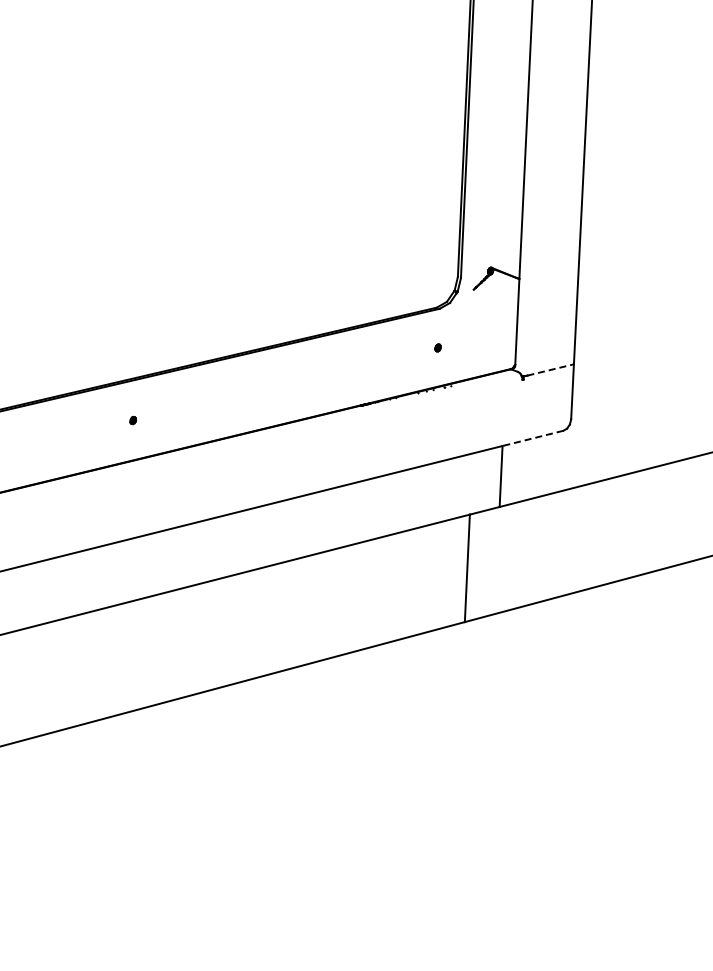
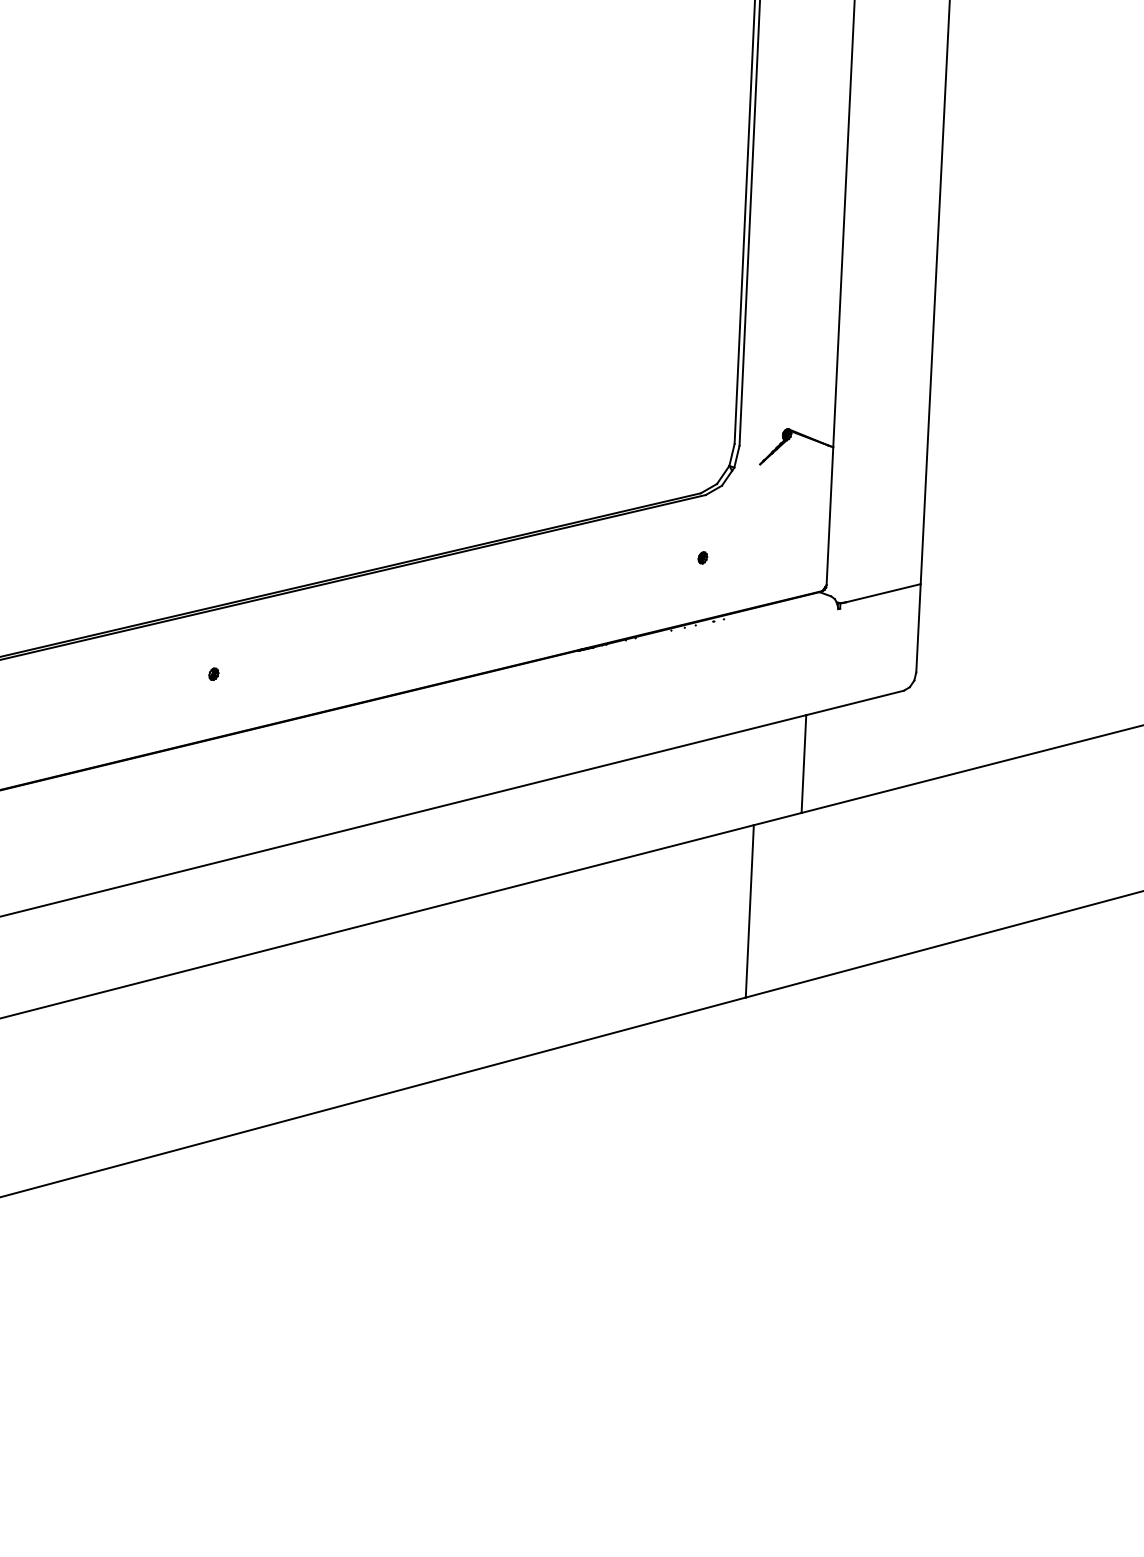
line: (550, 369) -> (883, 592), dashed -> solid
line: (532, 438) -> (854, 703), dashed -> solid

